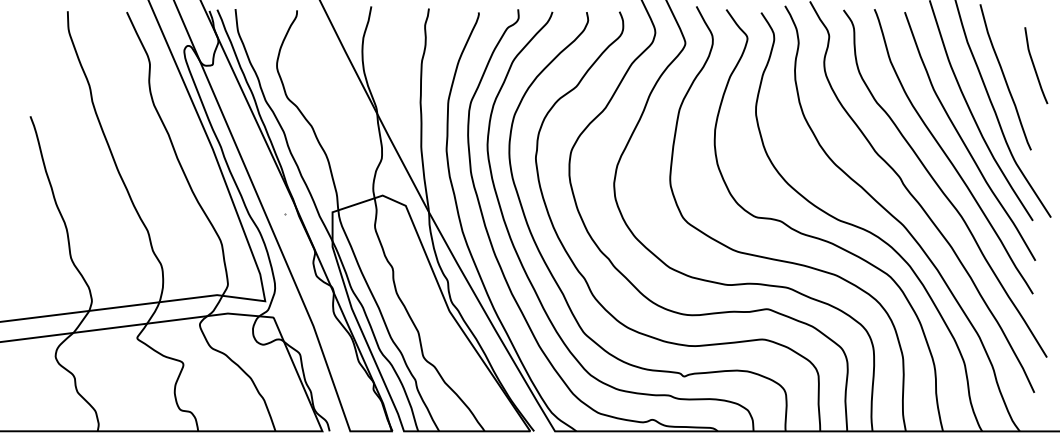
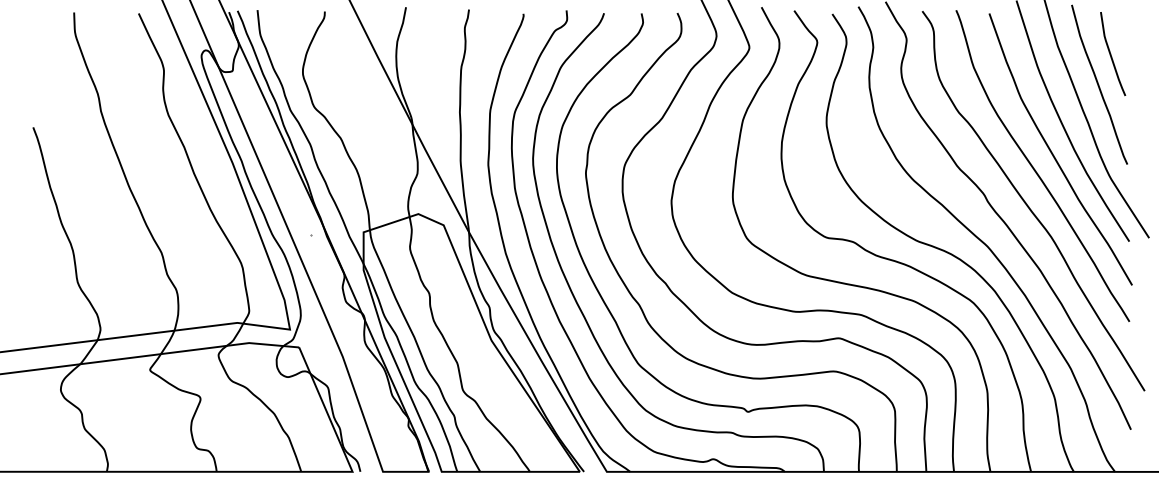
curve: (1034, 66) -> (1111, 54), moved

